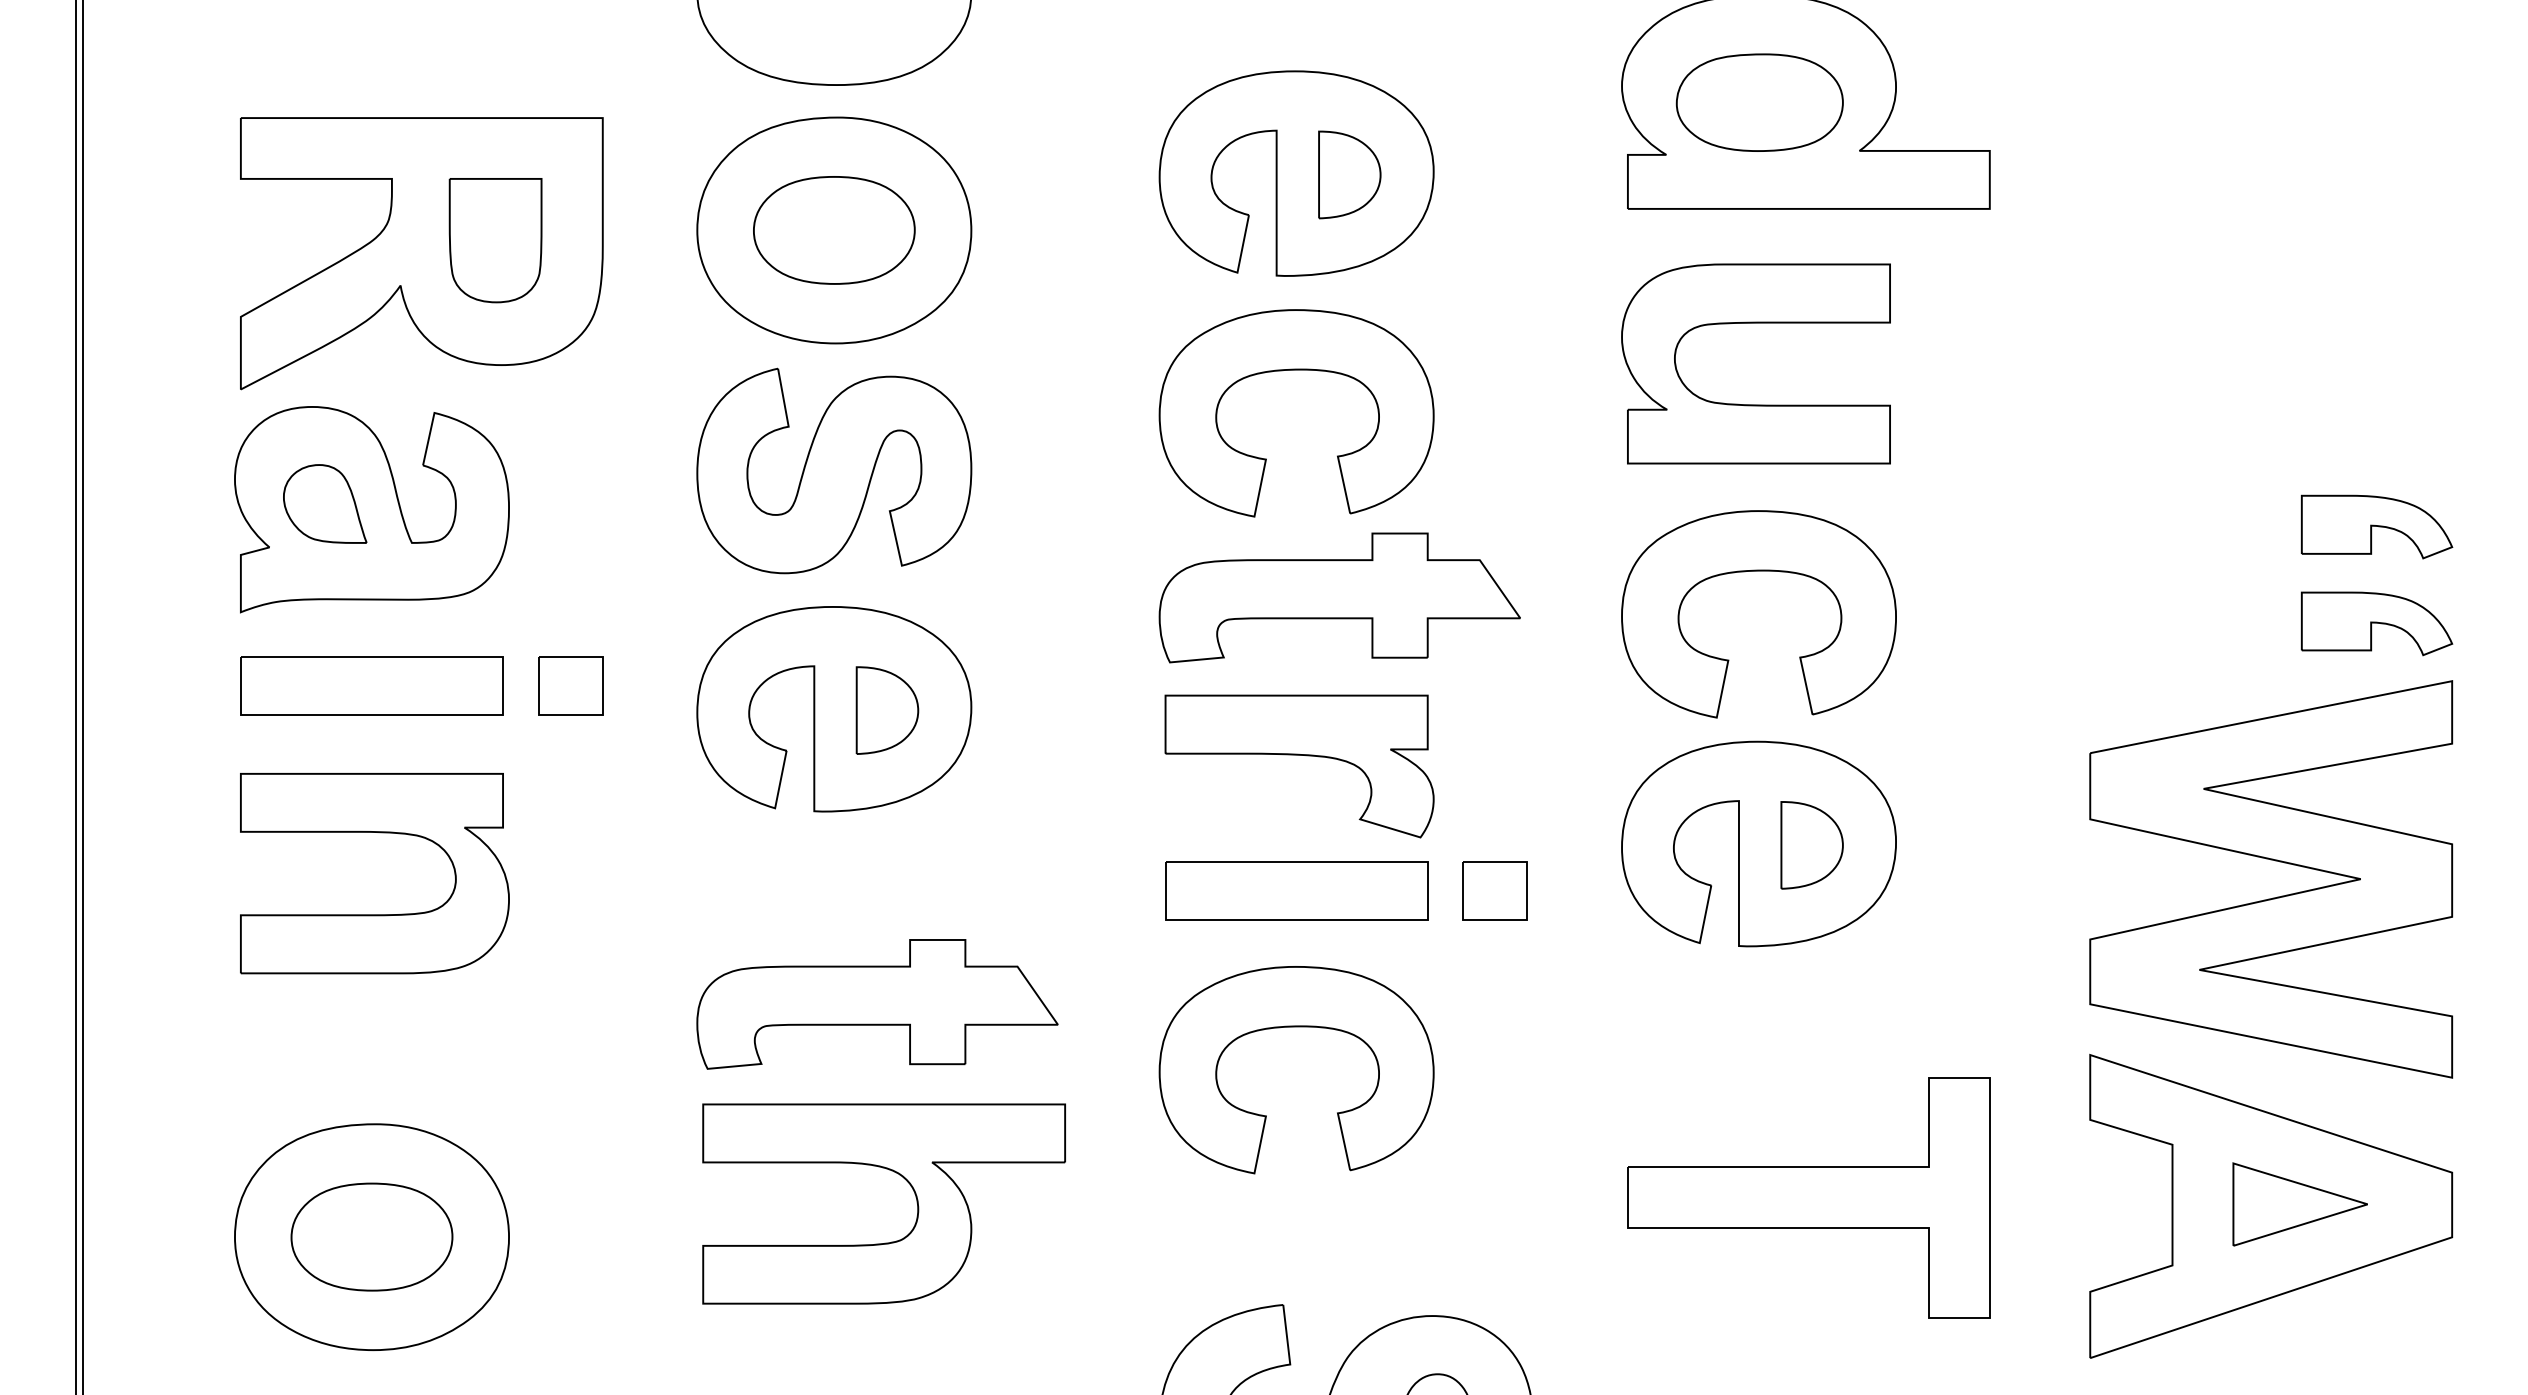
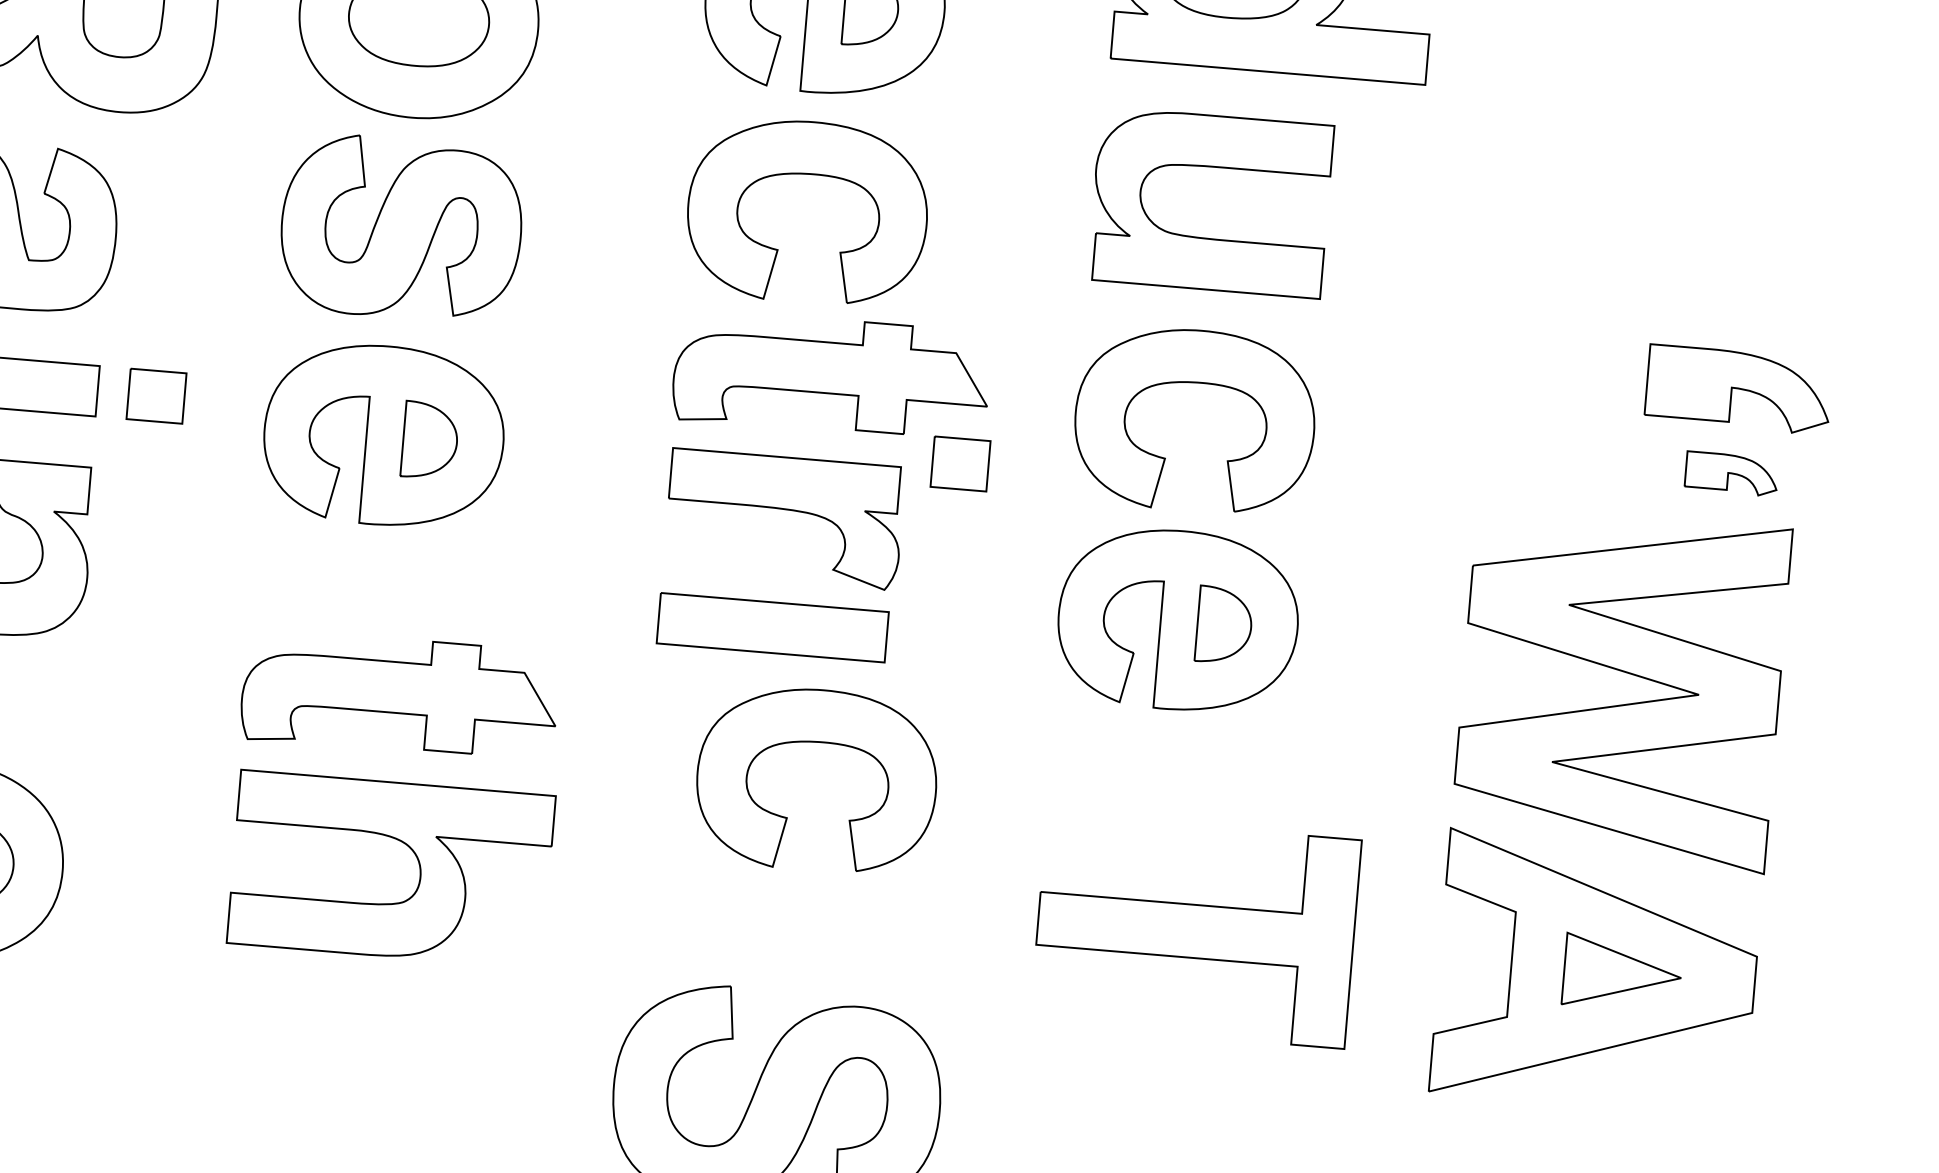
part: (2376, 526) -> (1738, 389), size x1.4
part: (2376, 623) -> (1731, 473), size x0.7
part: (1494, 890) -> (959, 463), moved
part: (1296, 1027) -> (819, 743), moved

